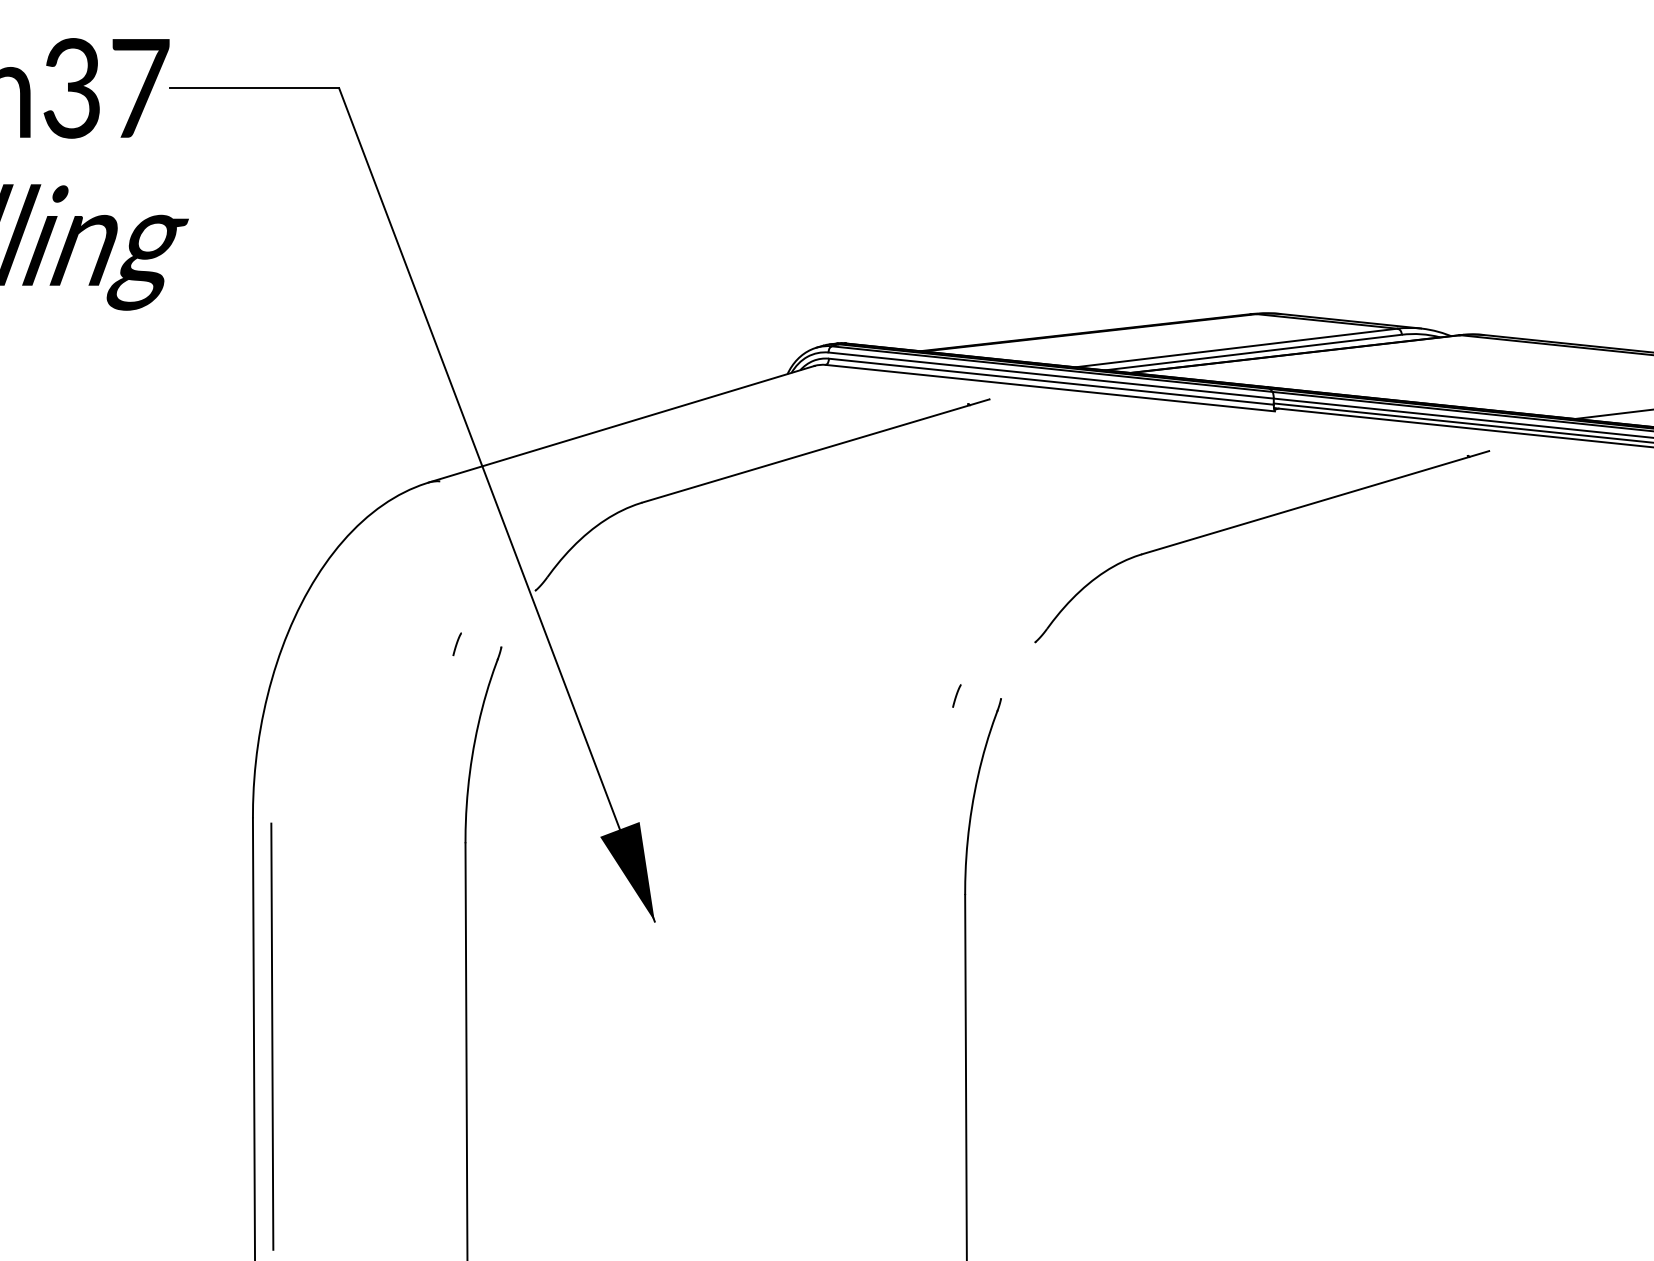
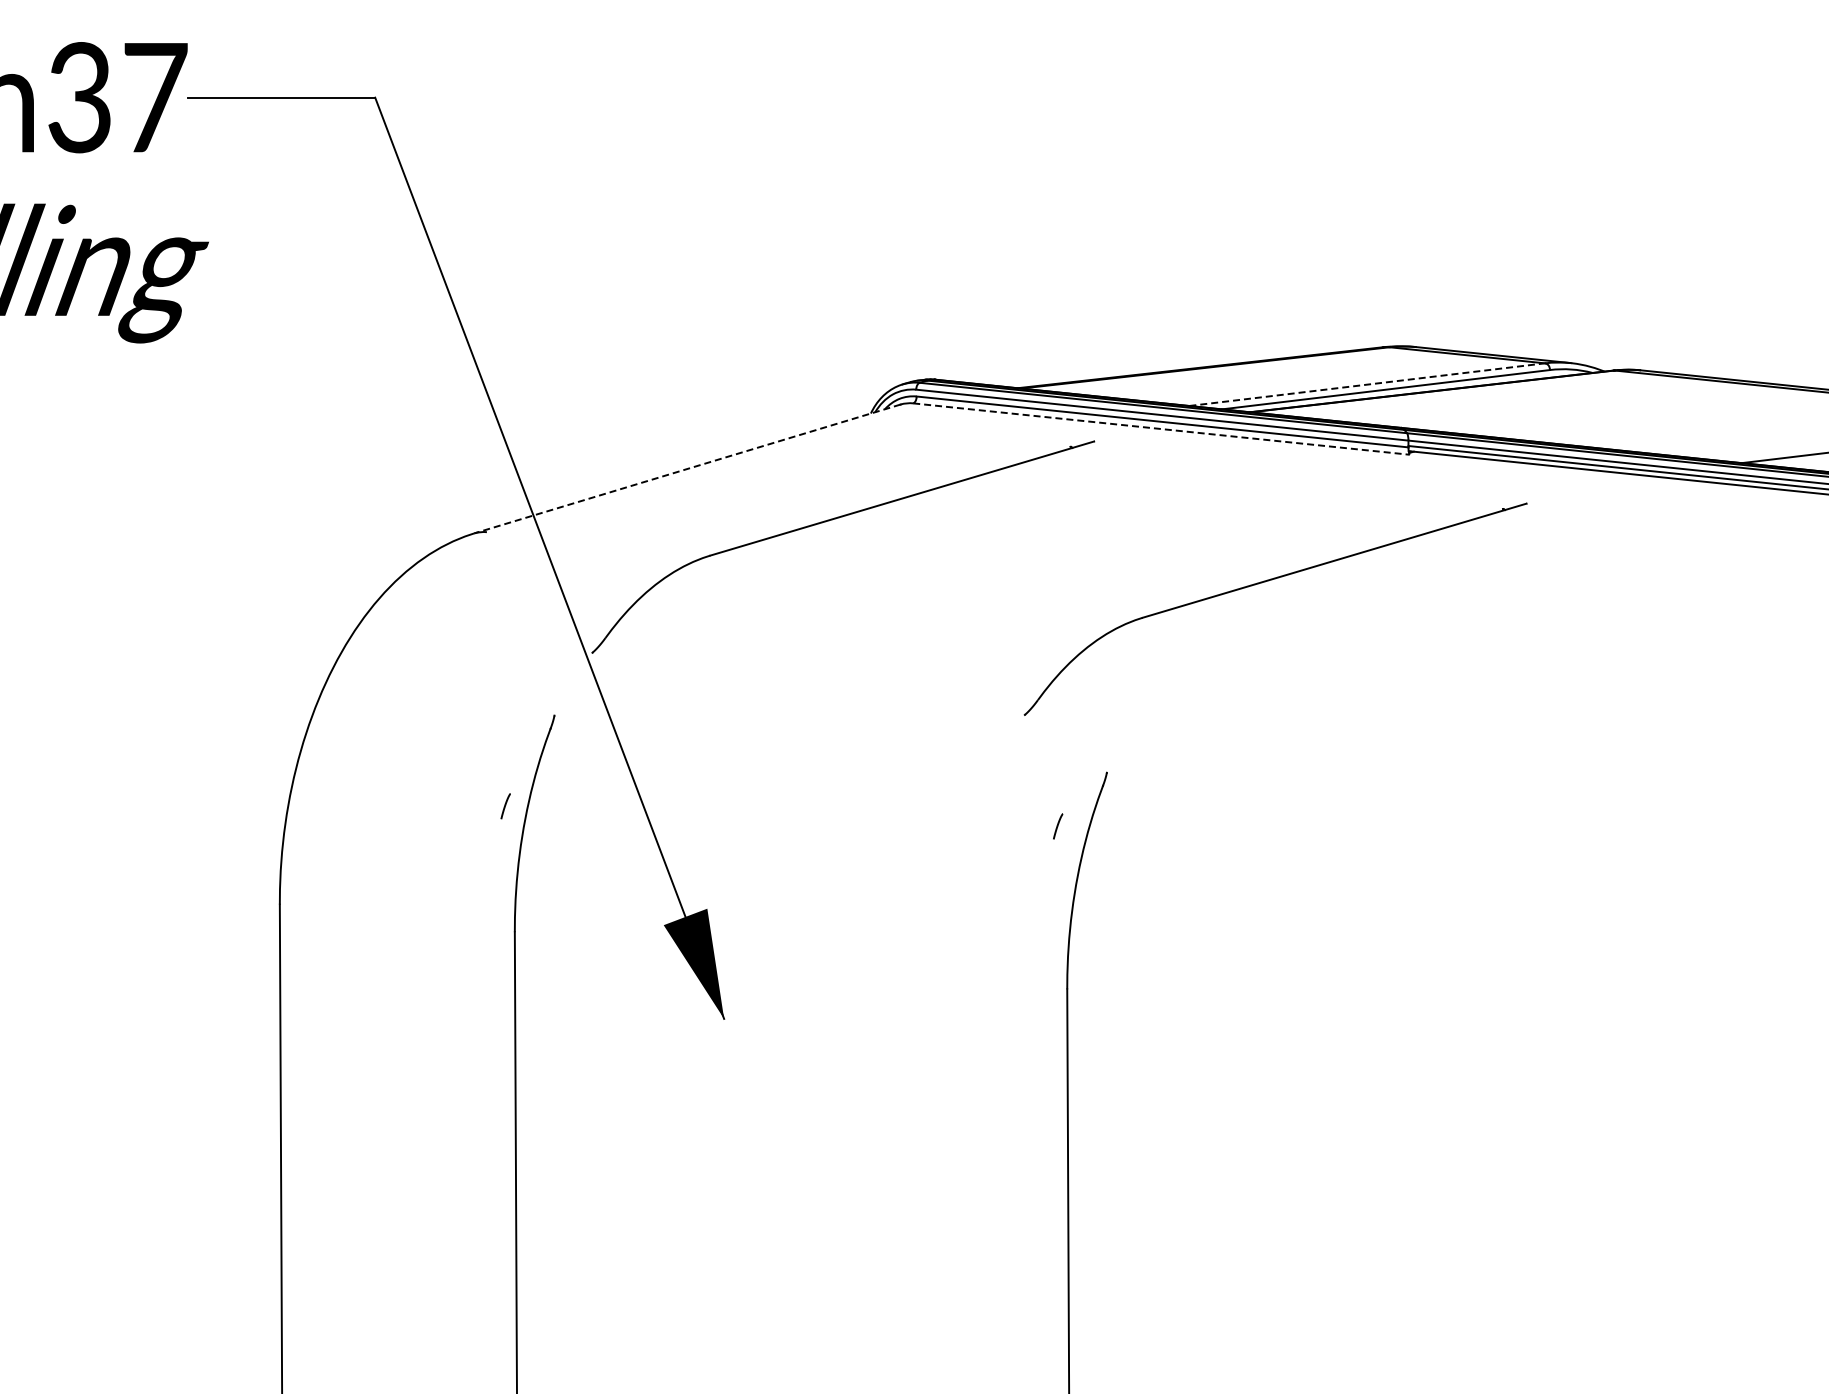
line: (1236, 347) -> (1367, 384), solid -> dashed
line: (1050, 388) -> (1161, 429), solid -> dashed
line: (621, 423) -> (687, 468), solid -> dashed
part: (1253, 522) -> (1265, 582), moved
line: (457, 644) -> (505, 806), moved
line: (957, 696) -> (1058, 826), moved
line: (272, 1036) -> (301, 1145), removed

